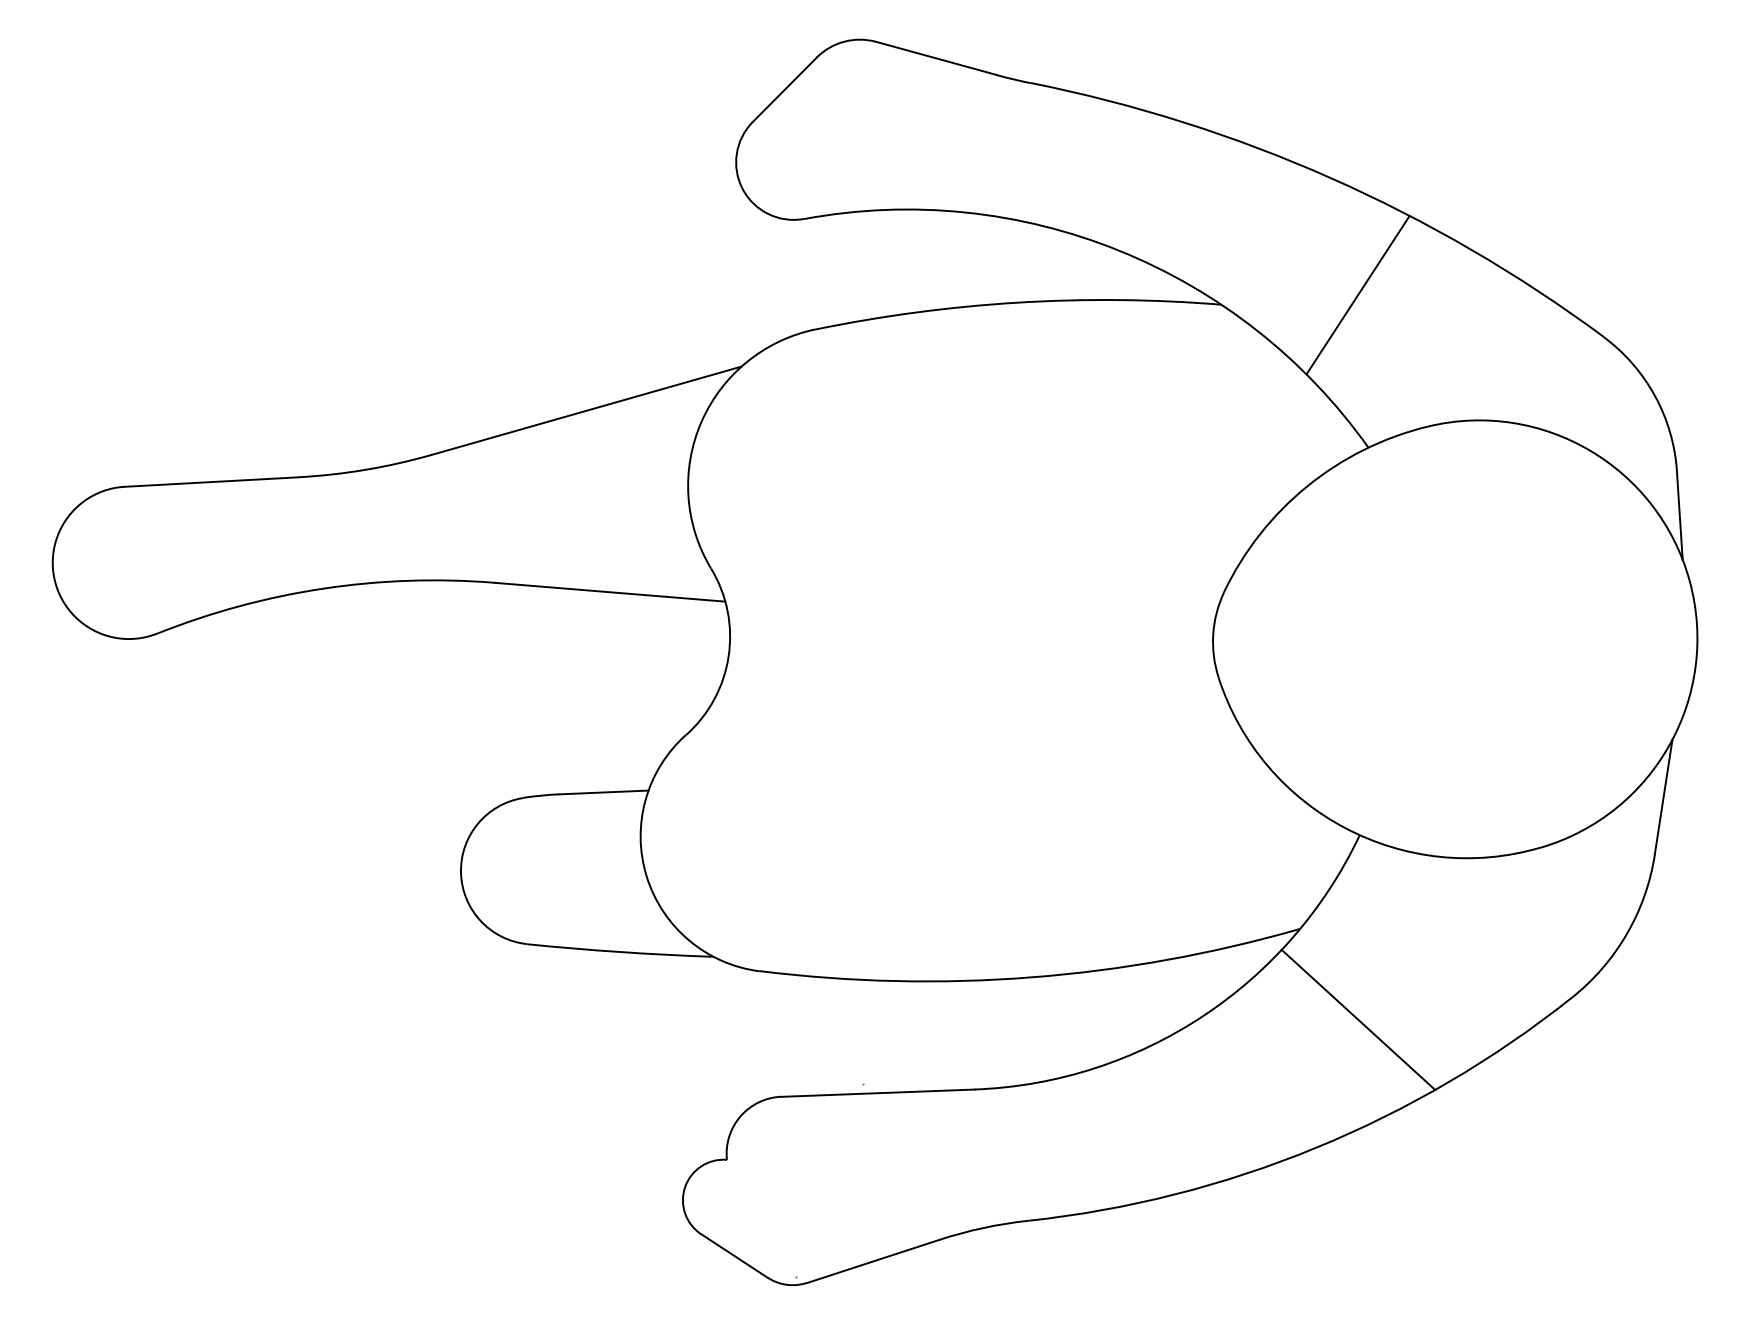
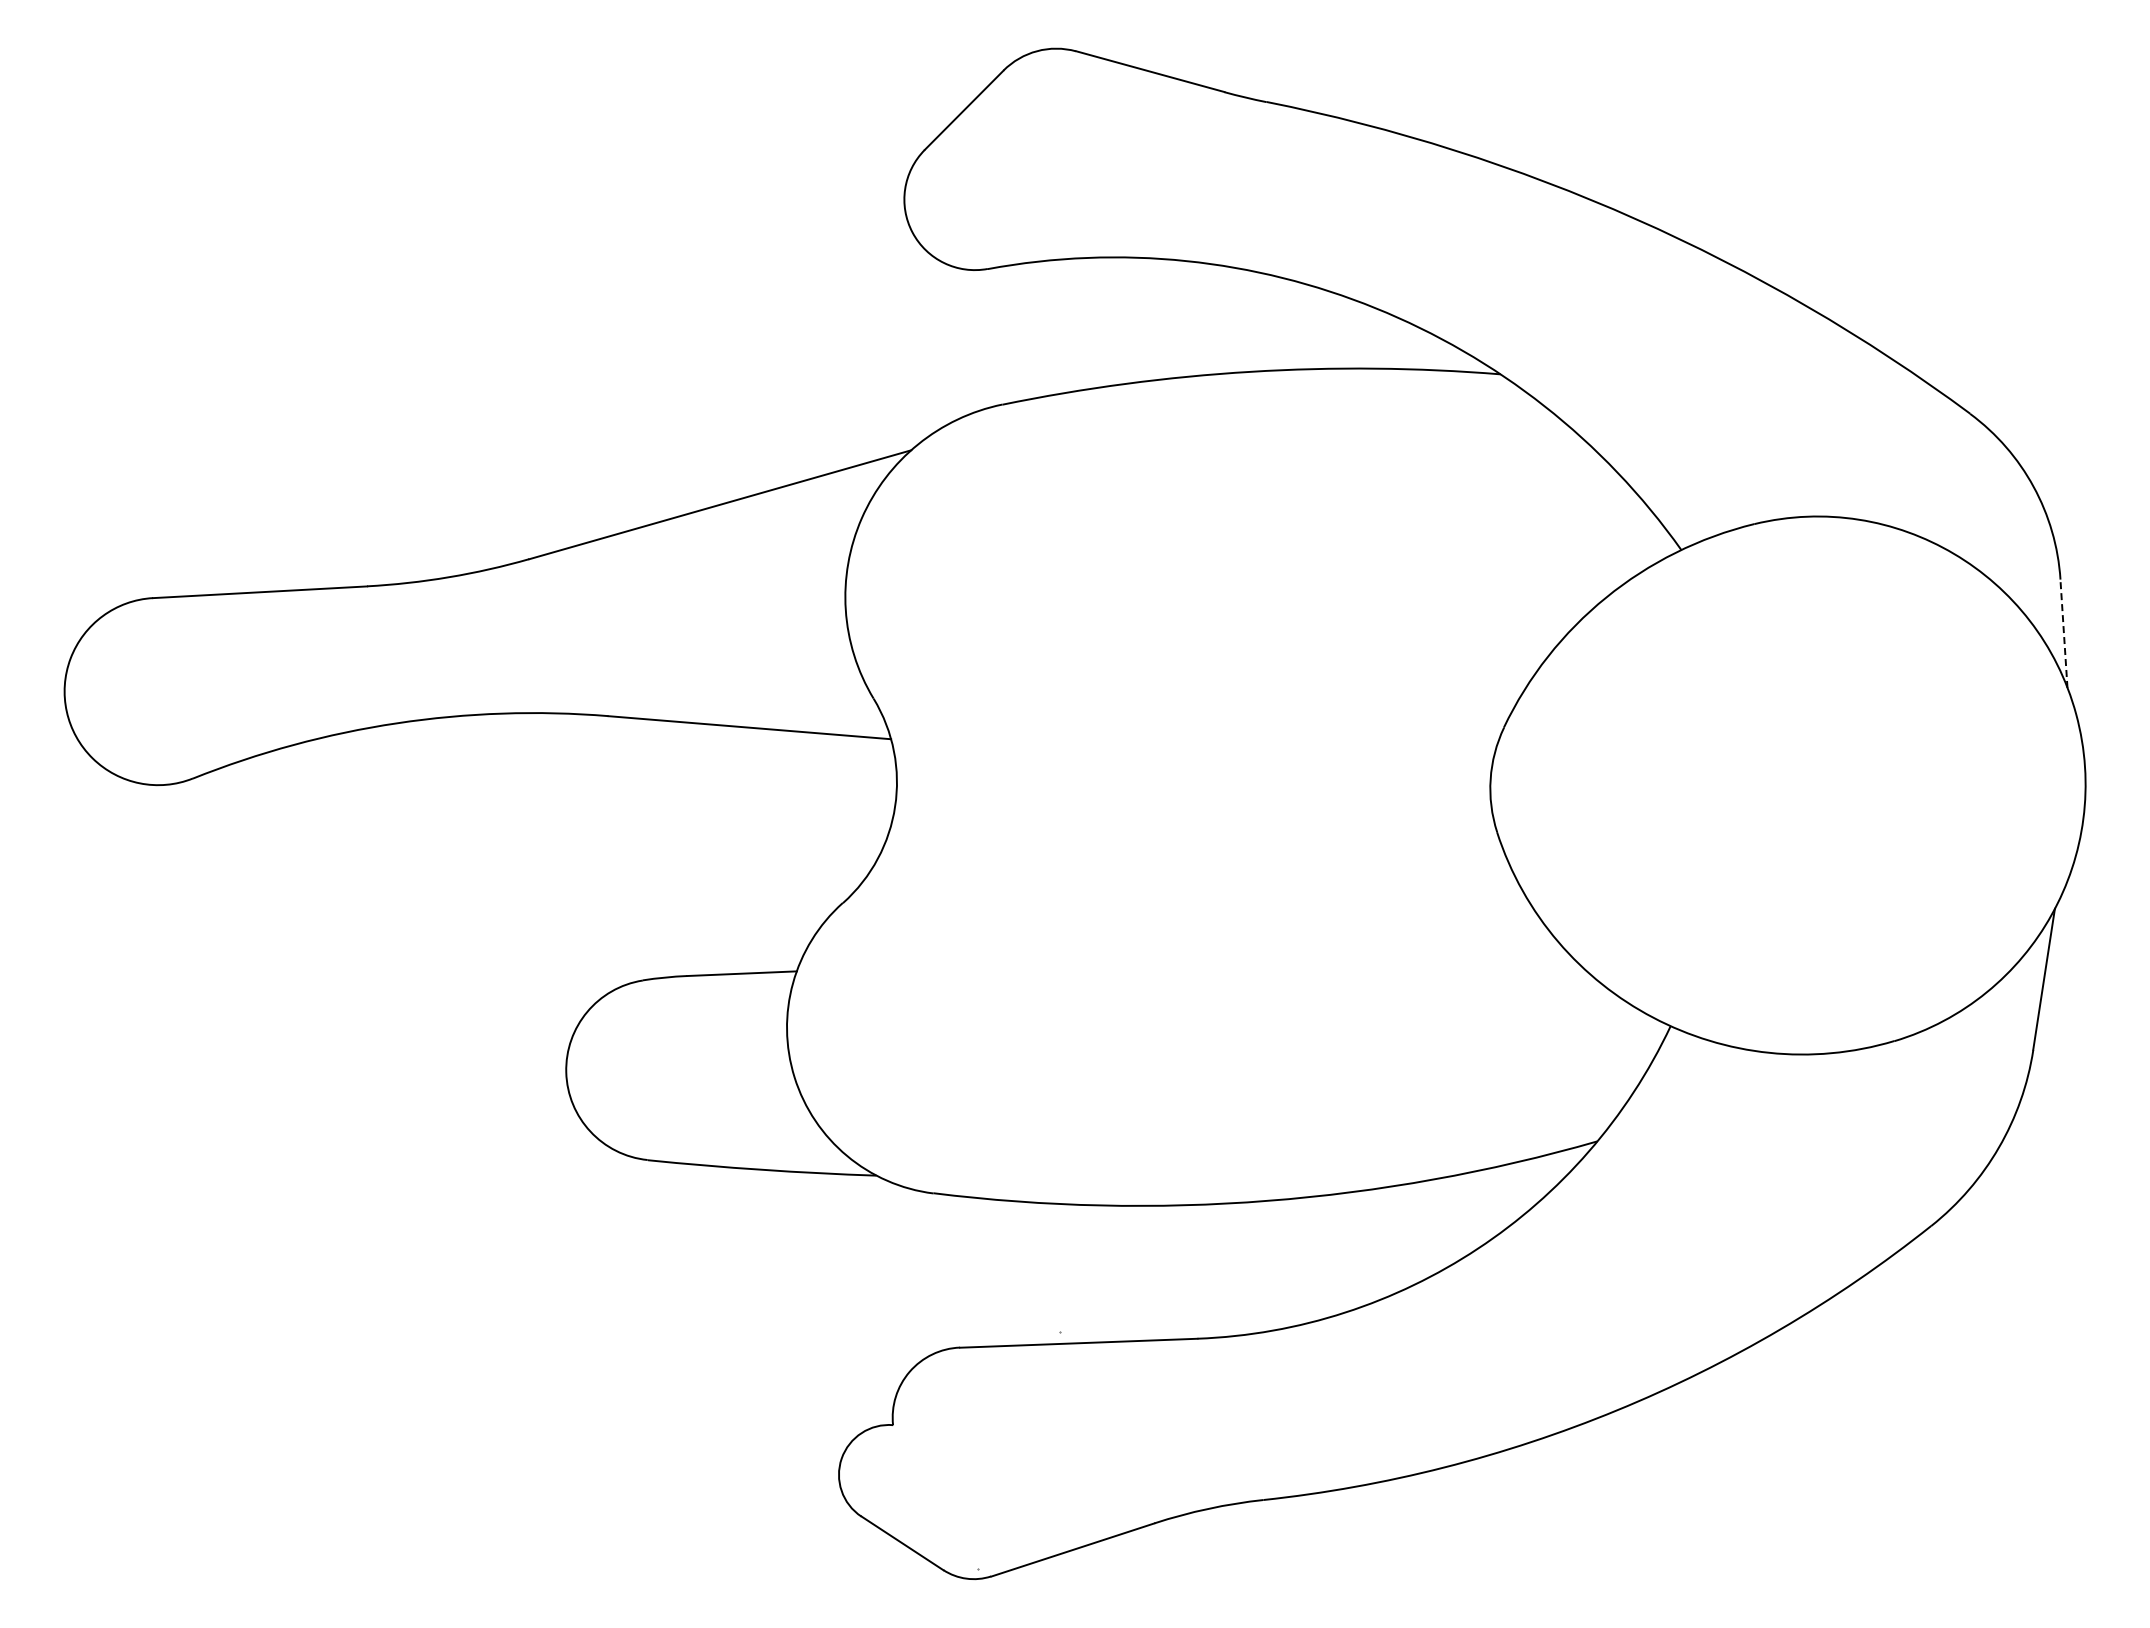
line: (1357, 295) -> (1668, 362), removed
line: (1679, 515) -> (2063, 633), solid -> dashed
line: (1357, 1020) -> (1668, 1253), removed

